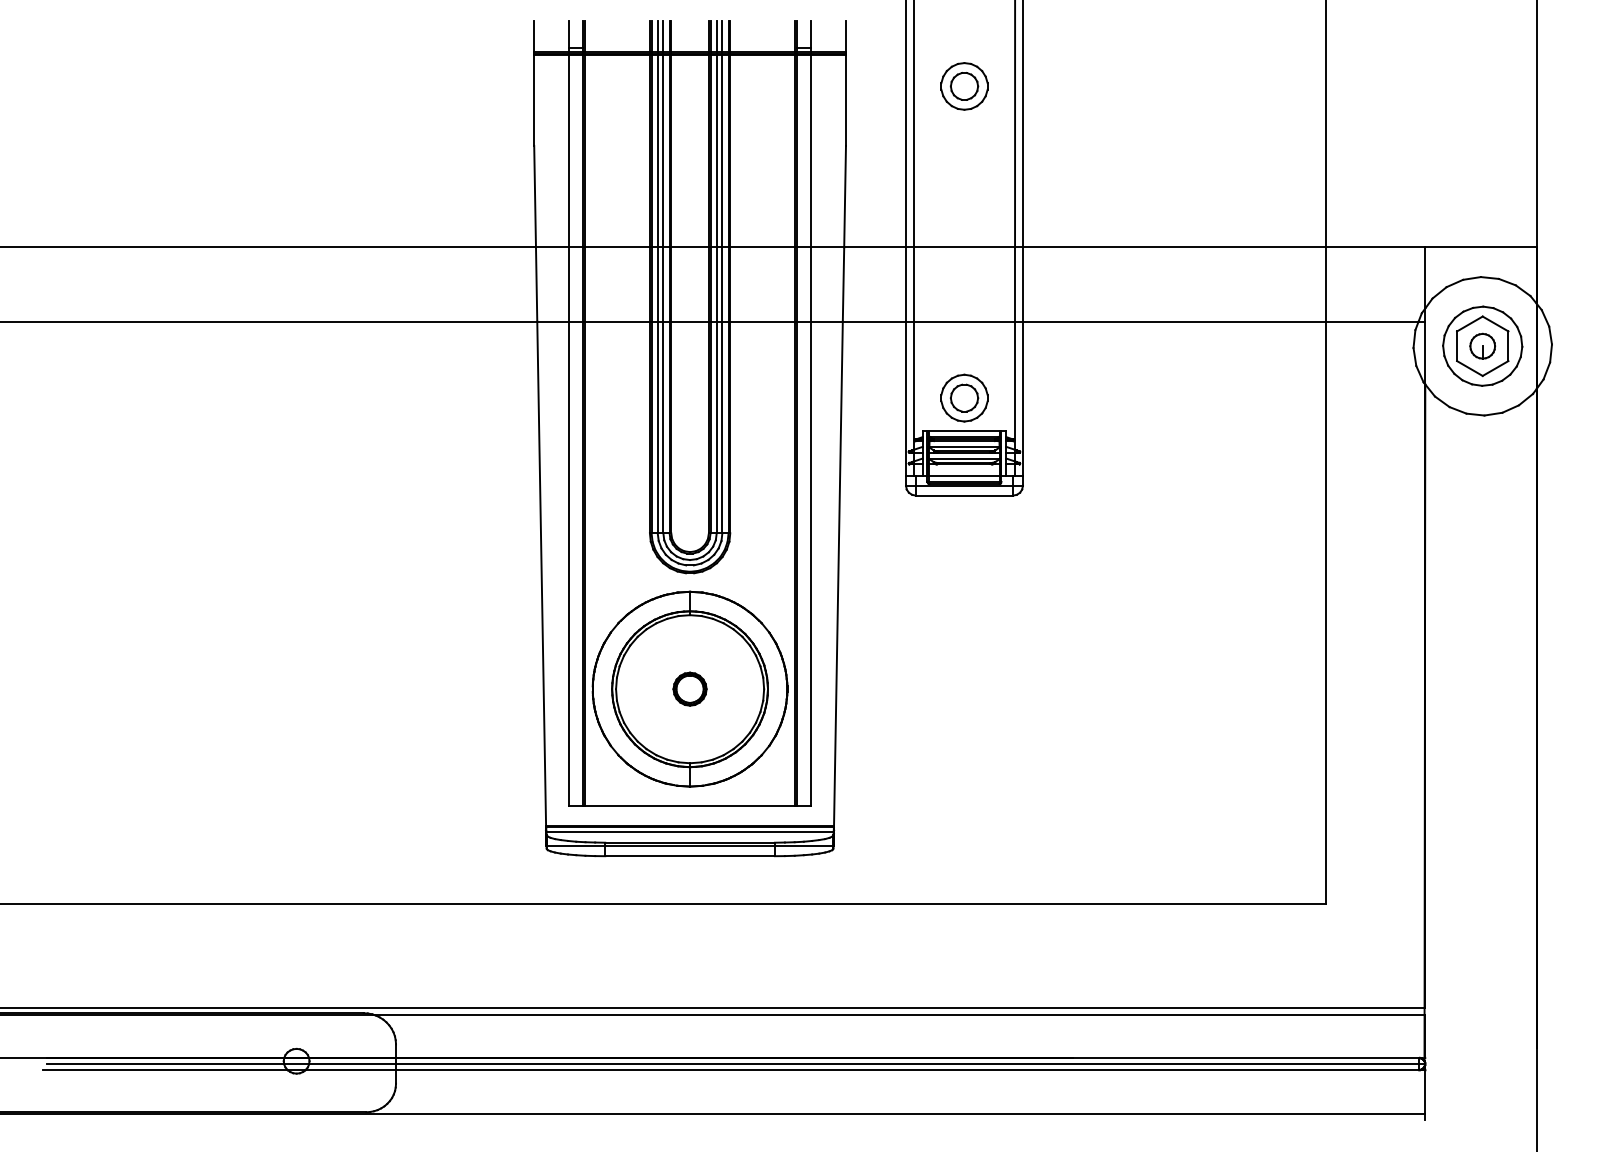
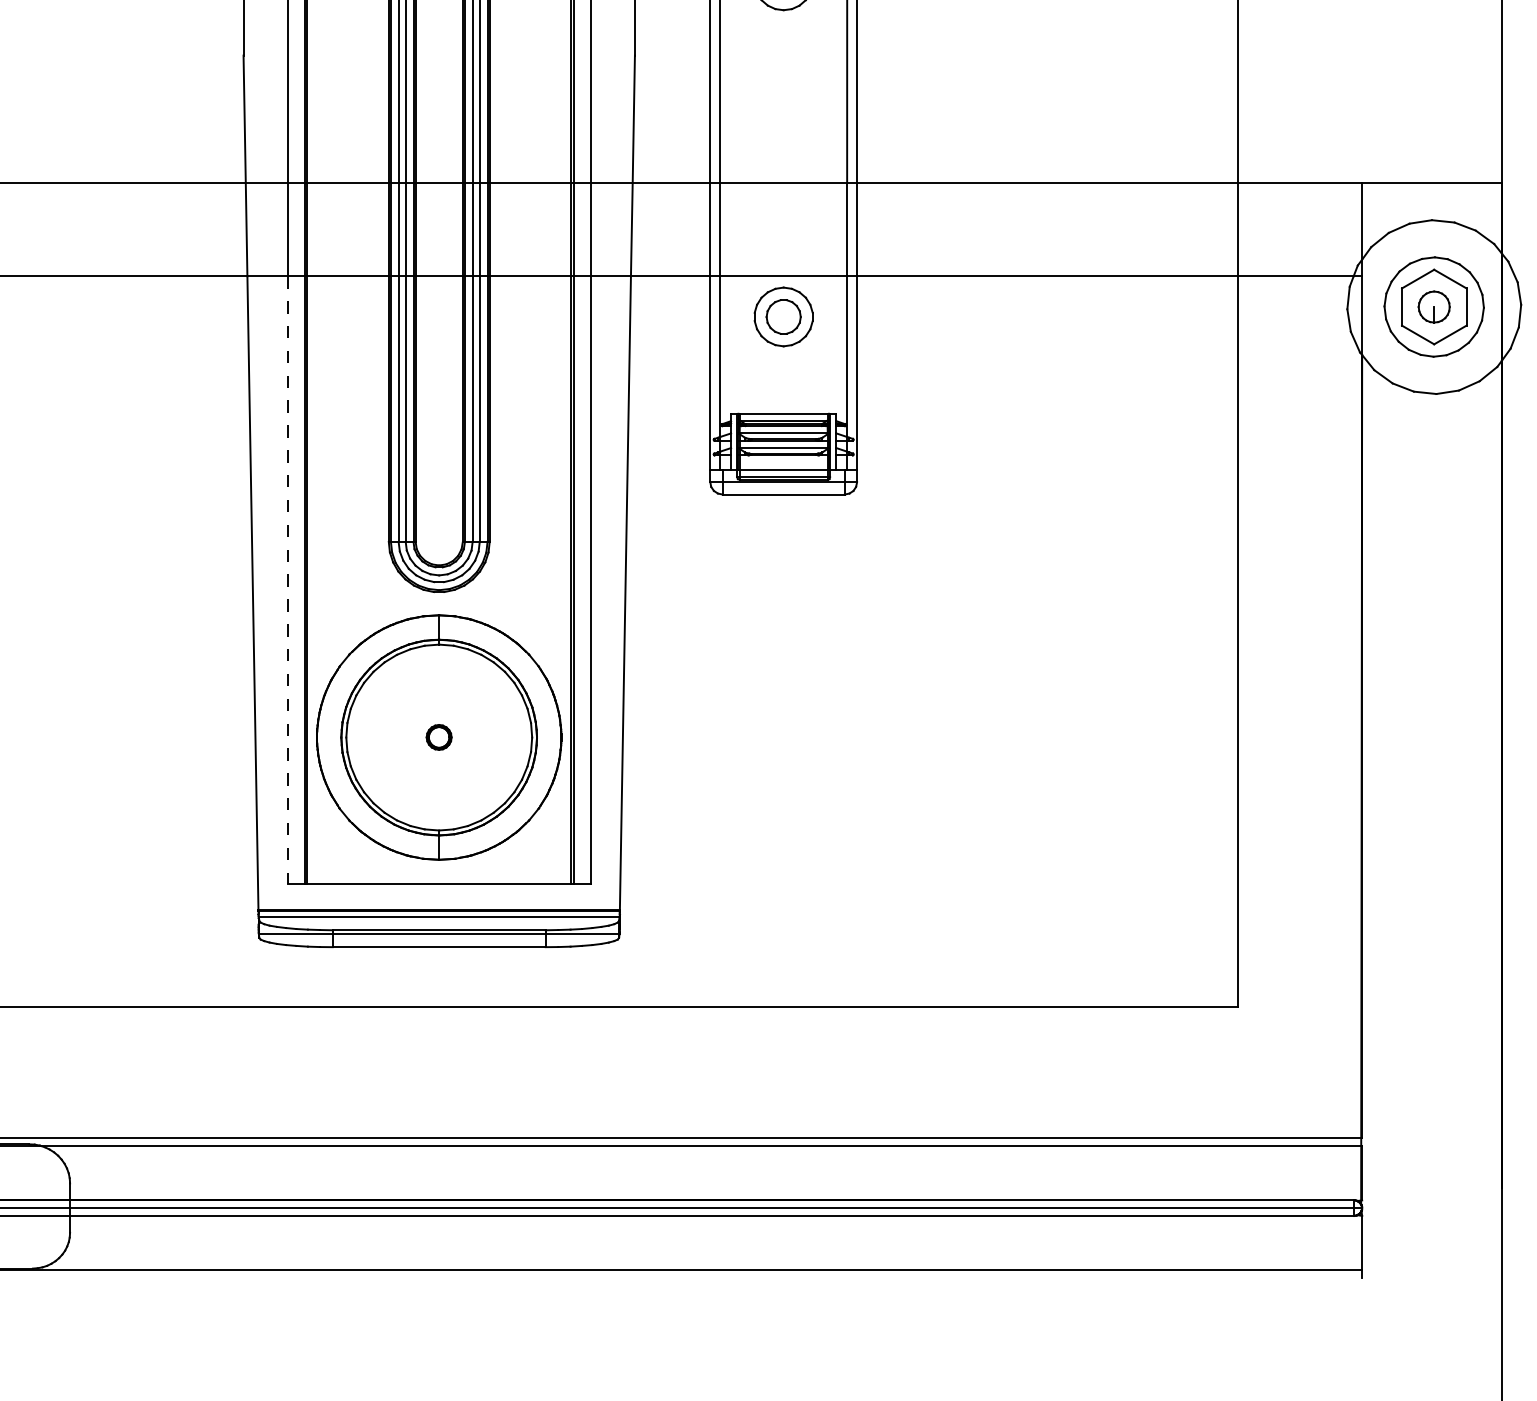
part: (964, 397) -> (783, 316), moved
line: (569, 564) -> (287, 581), solid -> dashed
part: (689, 688) -> (438, 736), size x0.6

